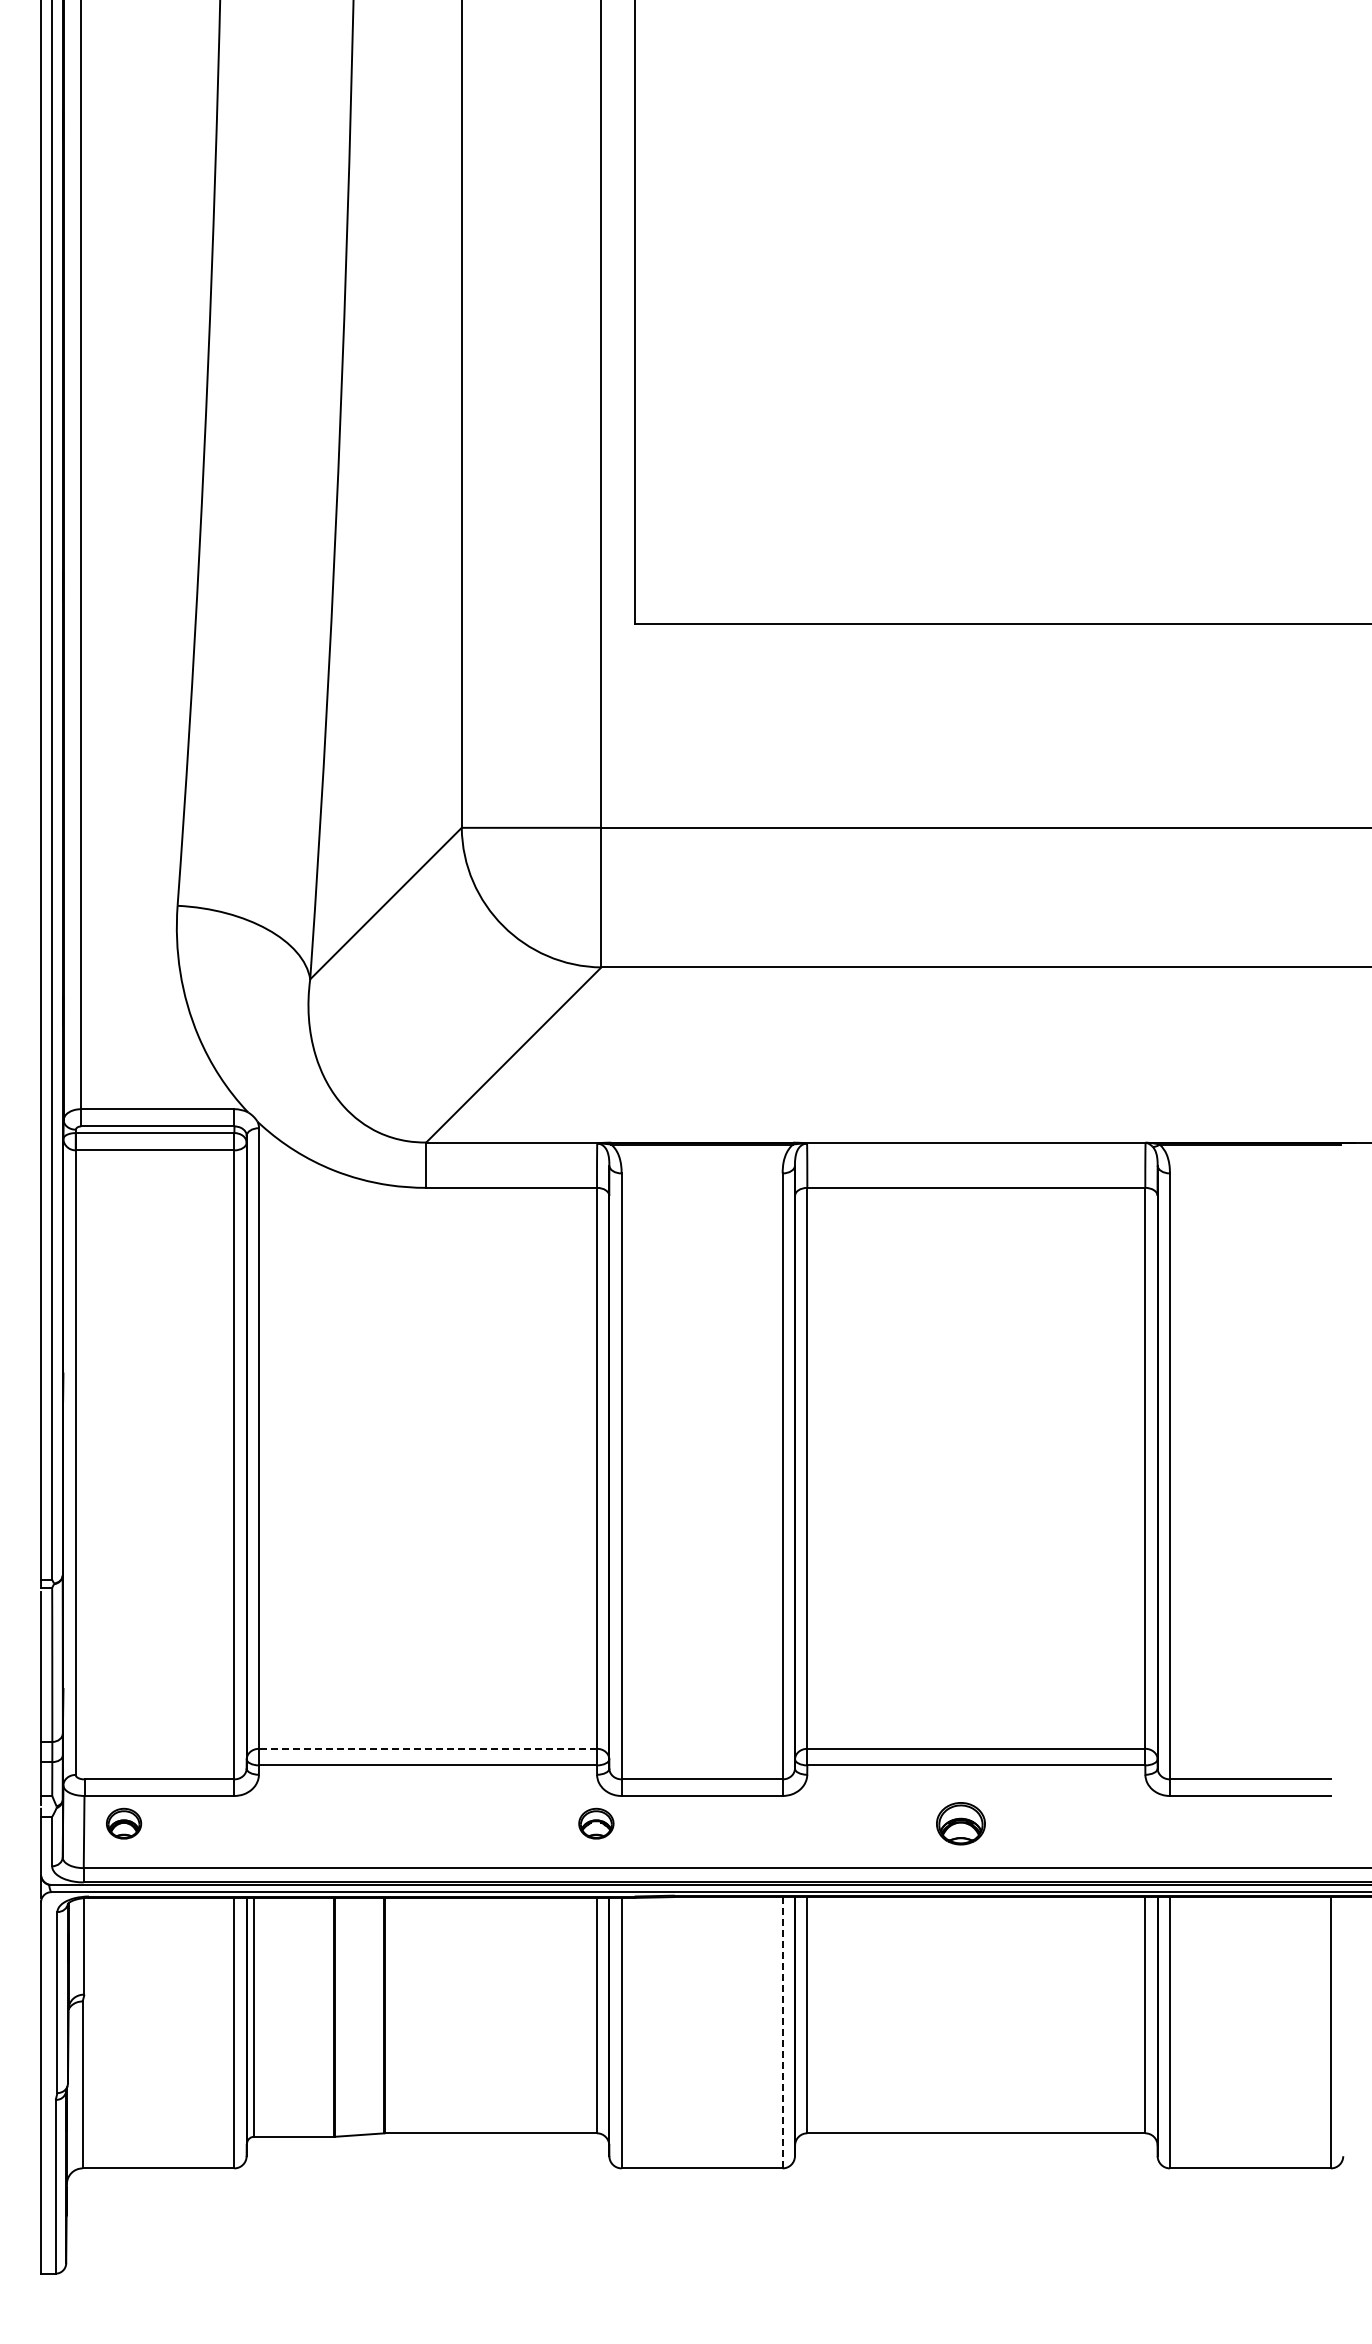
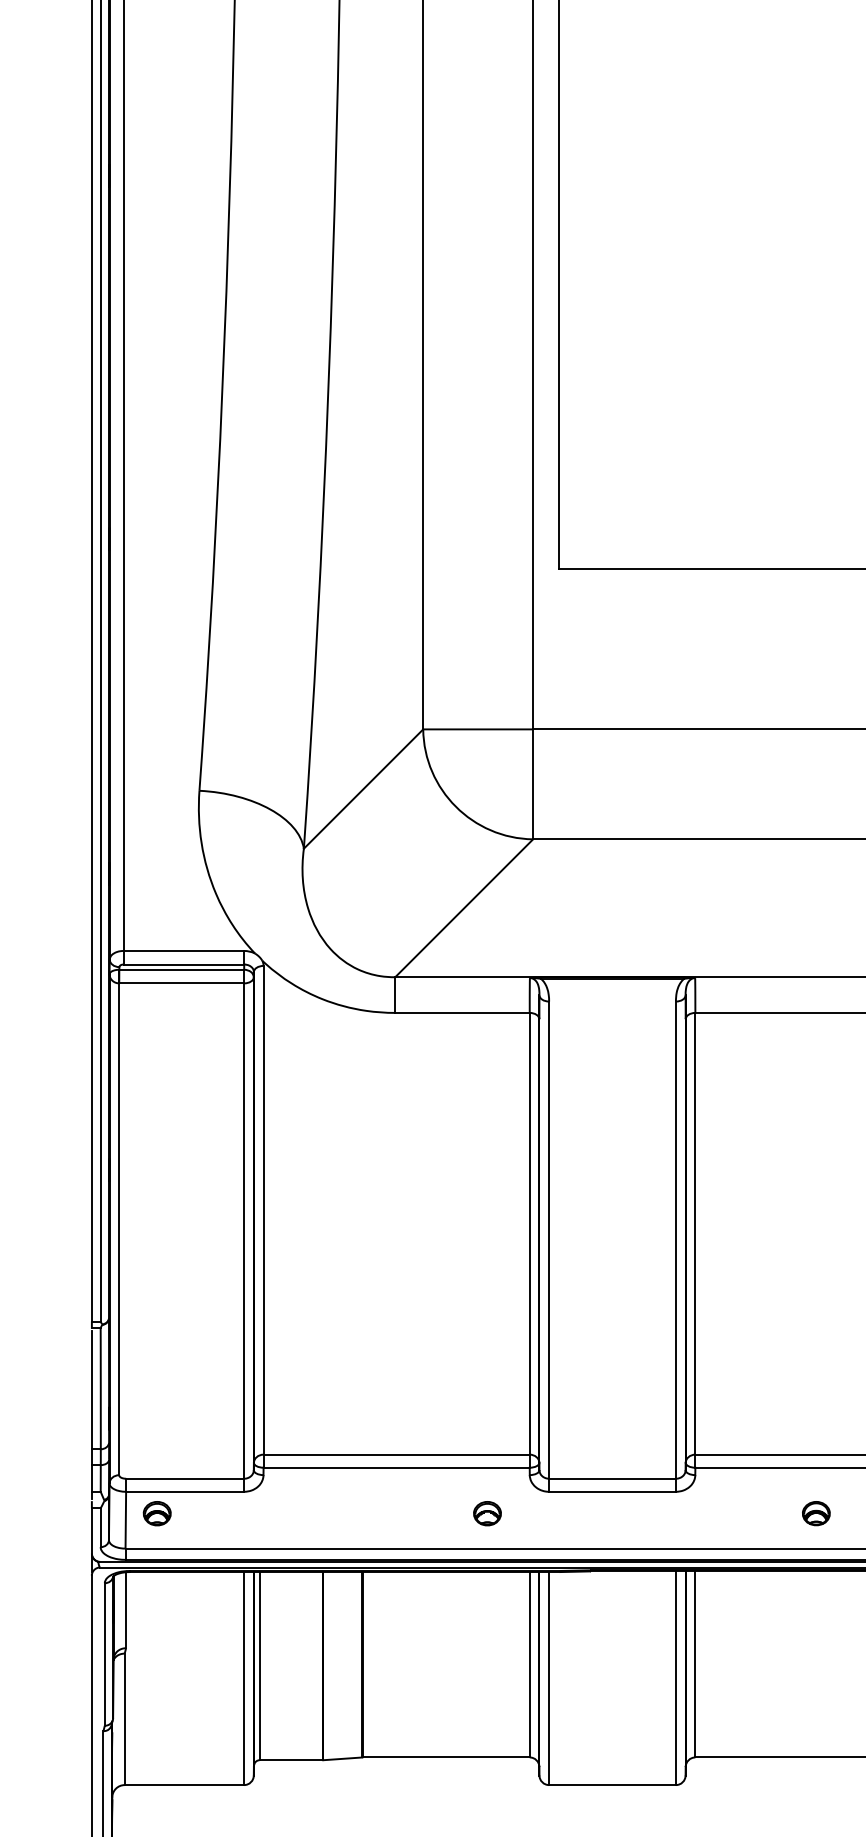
line: (428, 1748) -> (397, 1454), dashed -> solid
part: (596, 1823) -> (487, 1513), moved
part: (960, 1823) -> (815, 1513), size x0.71
line: (782, 2032) -> (675, 1678), dashed -> solid

